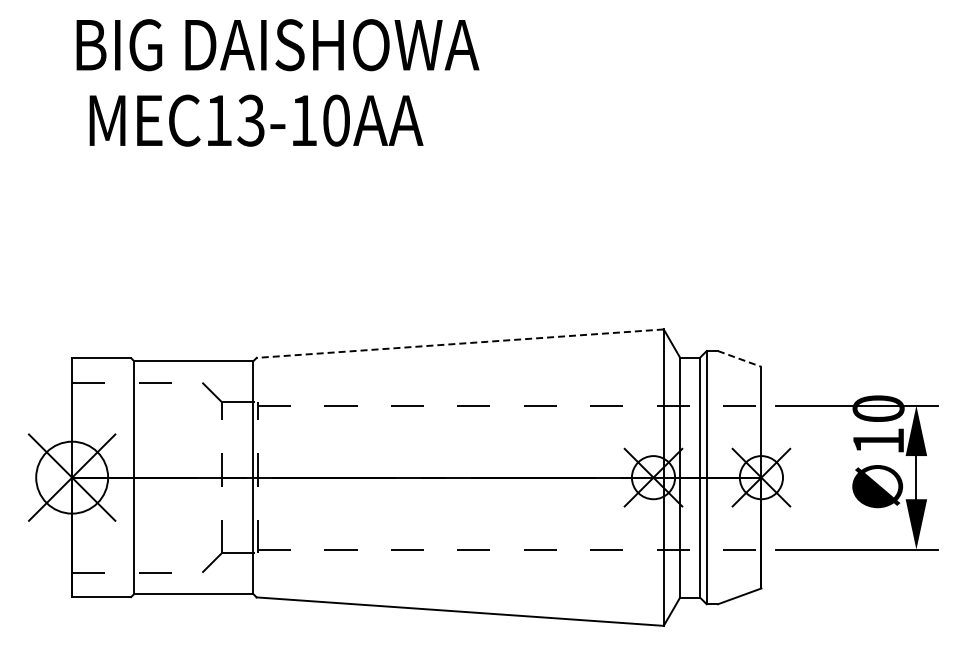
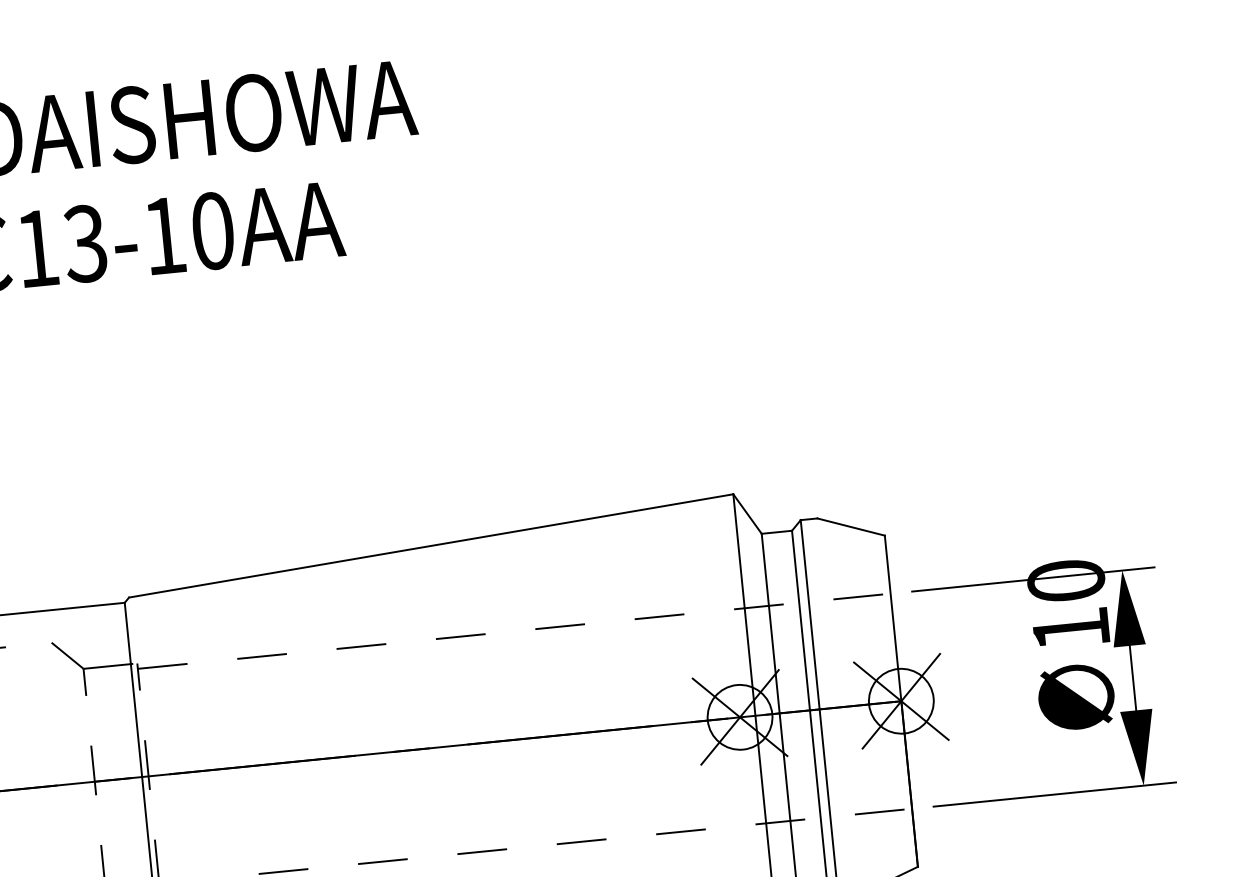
line: (459, 343) -> (430, 545), dashed -> solid
line: (740, 359) -> (852, 527), dashed -> solid

